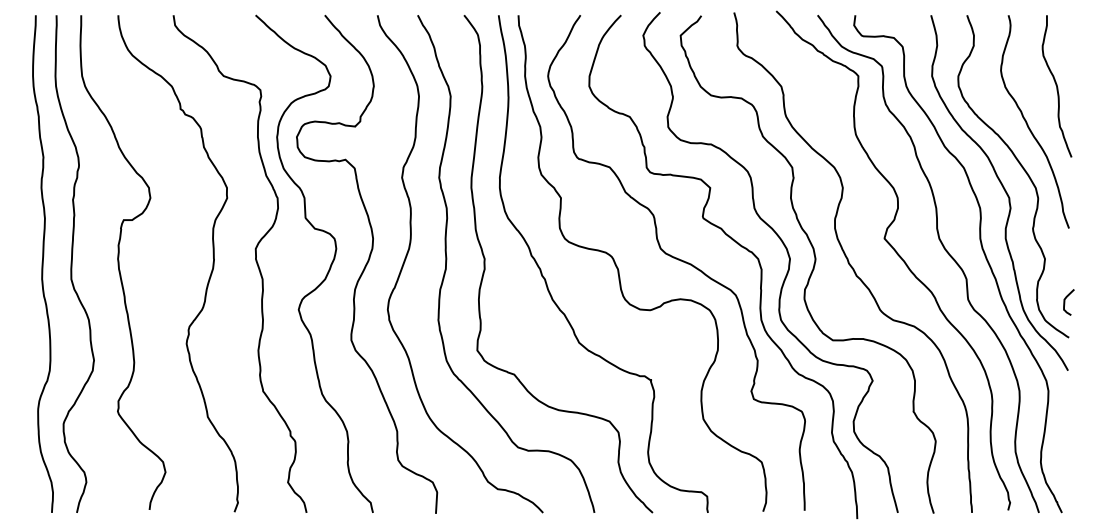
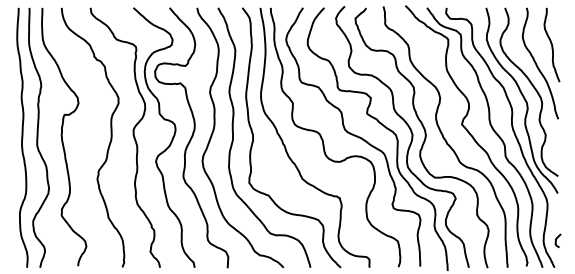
curve: (1067, 299) -> (557, 239), moved

